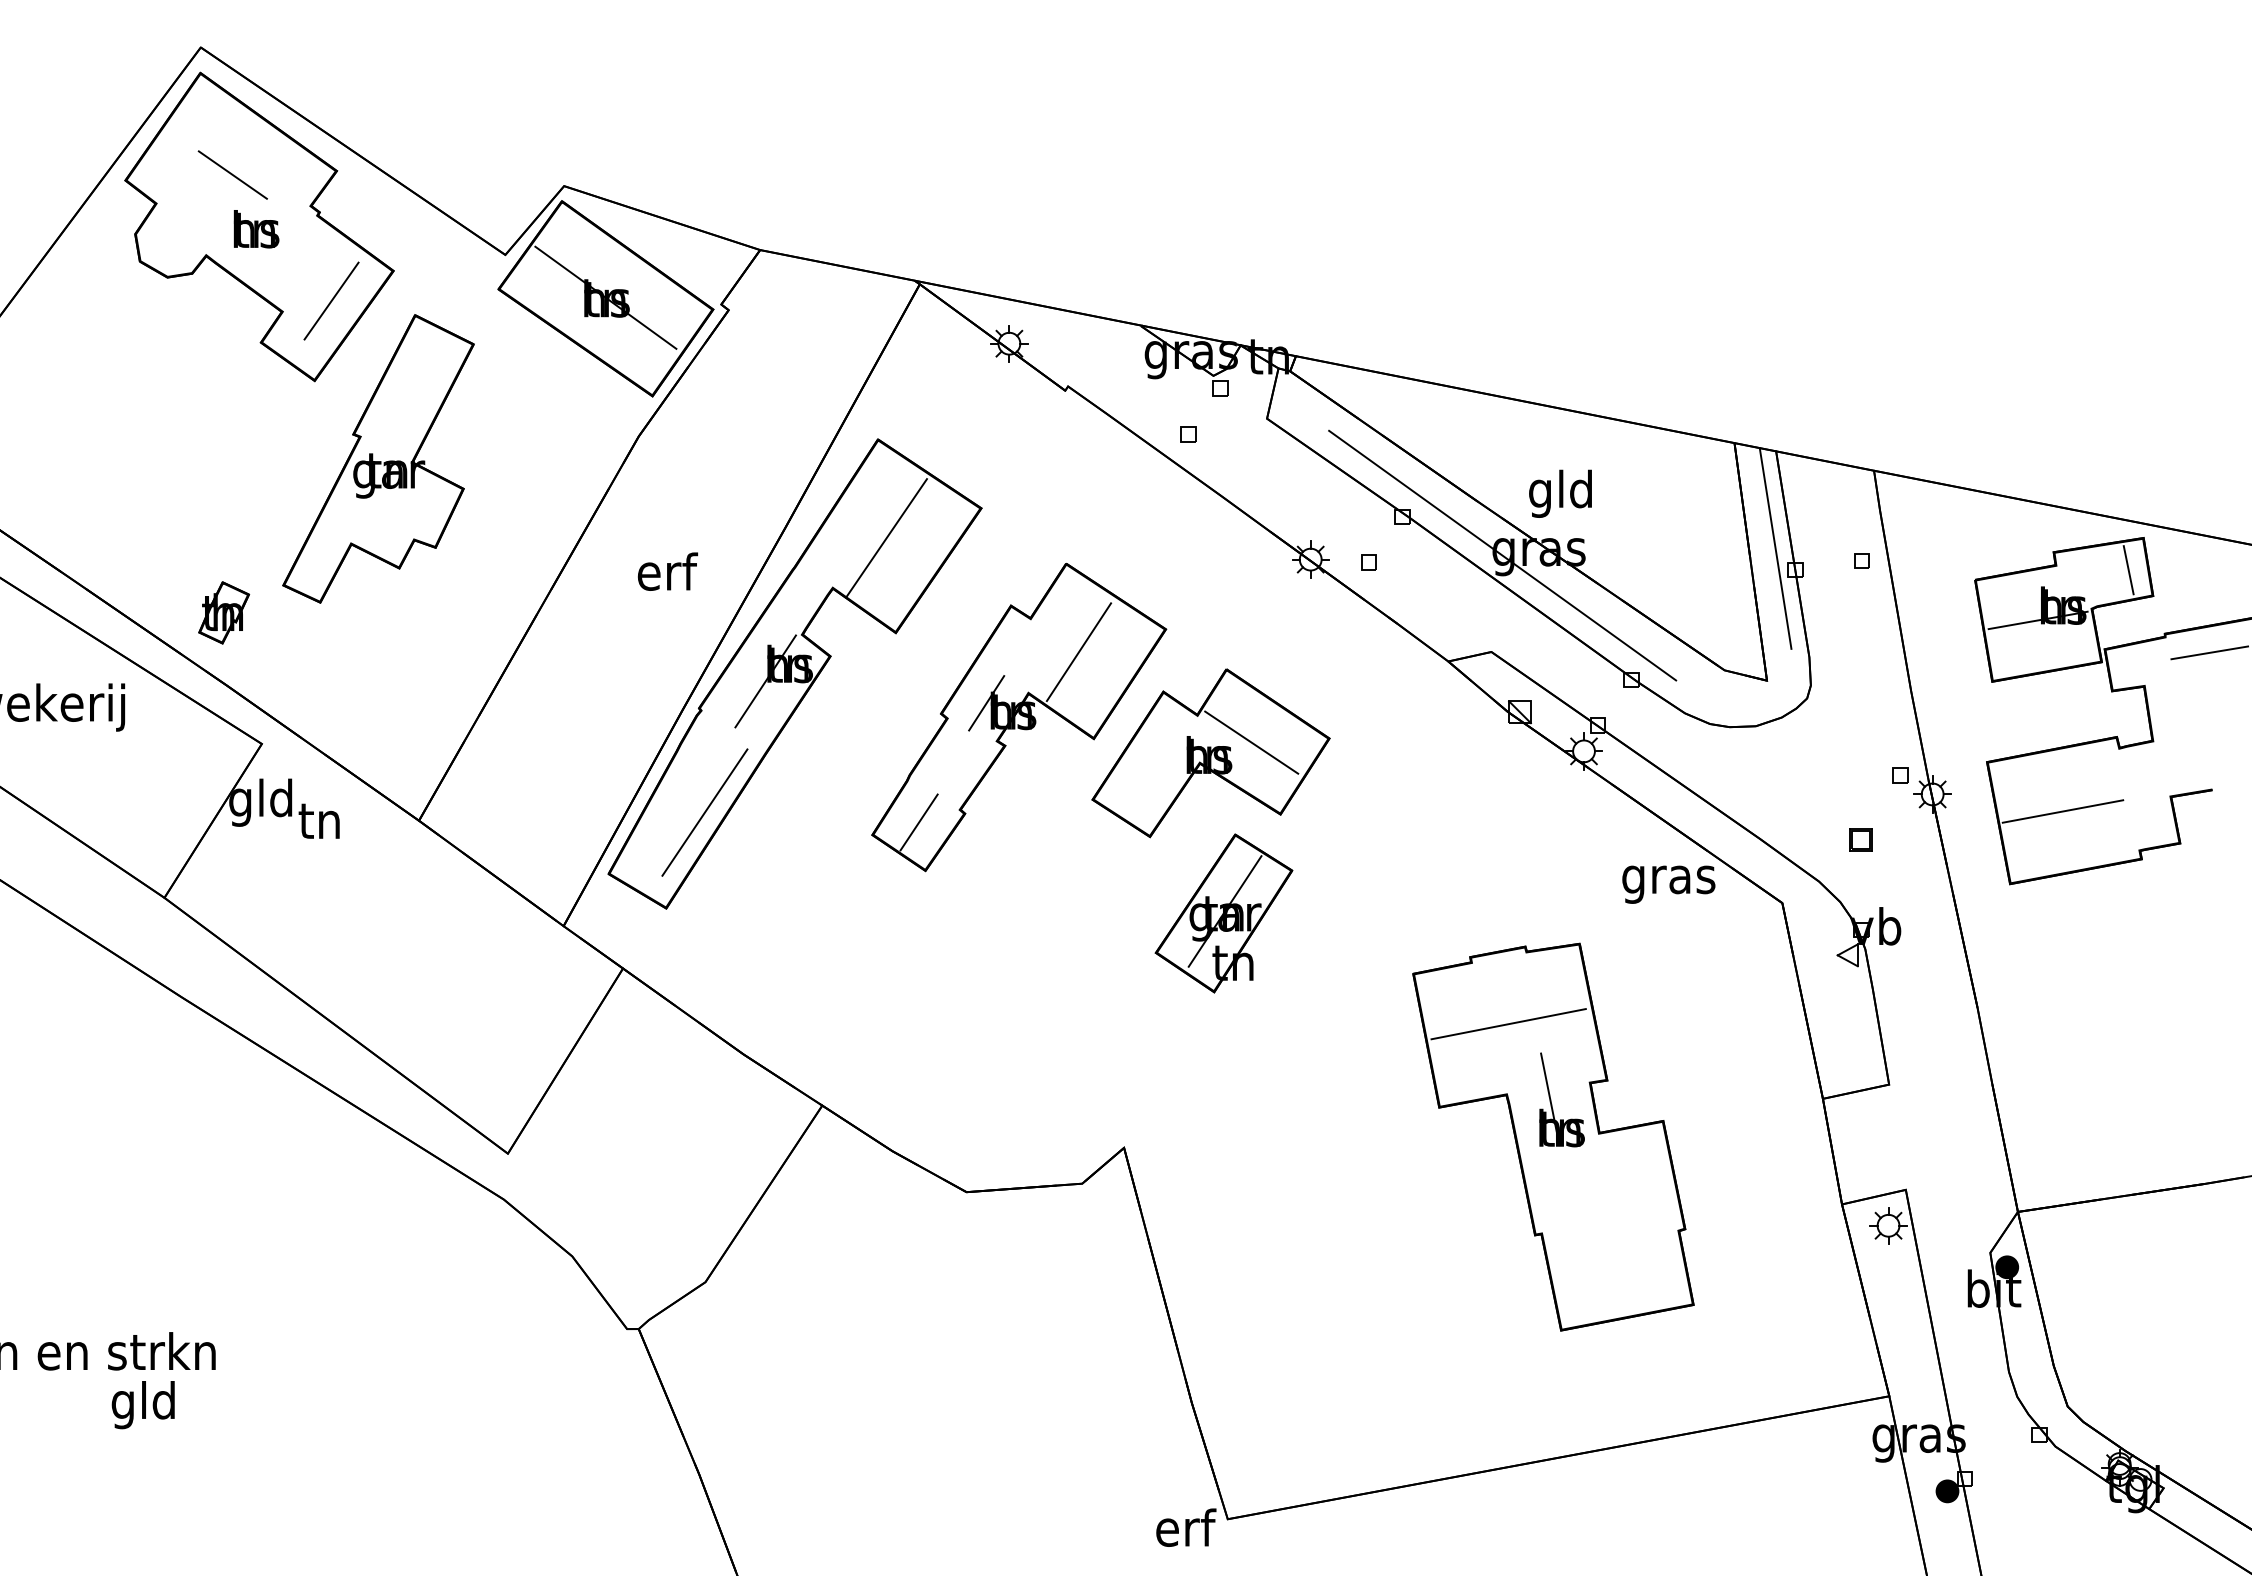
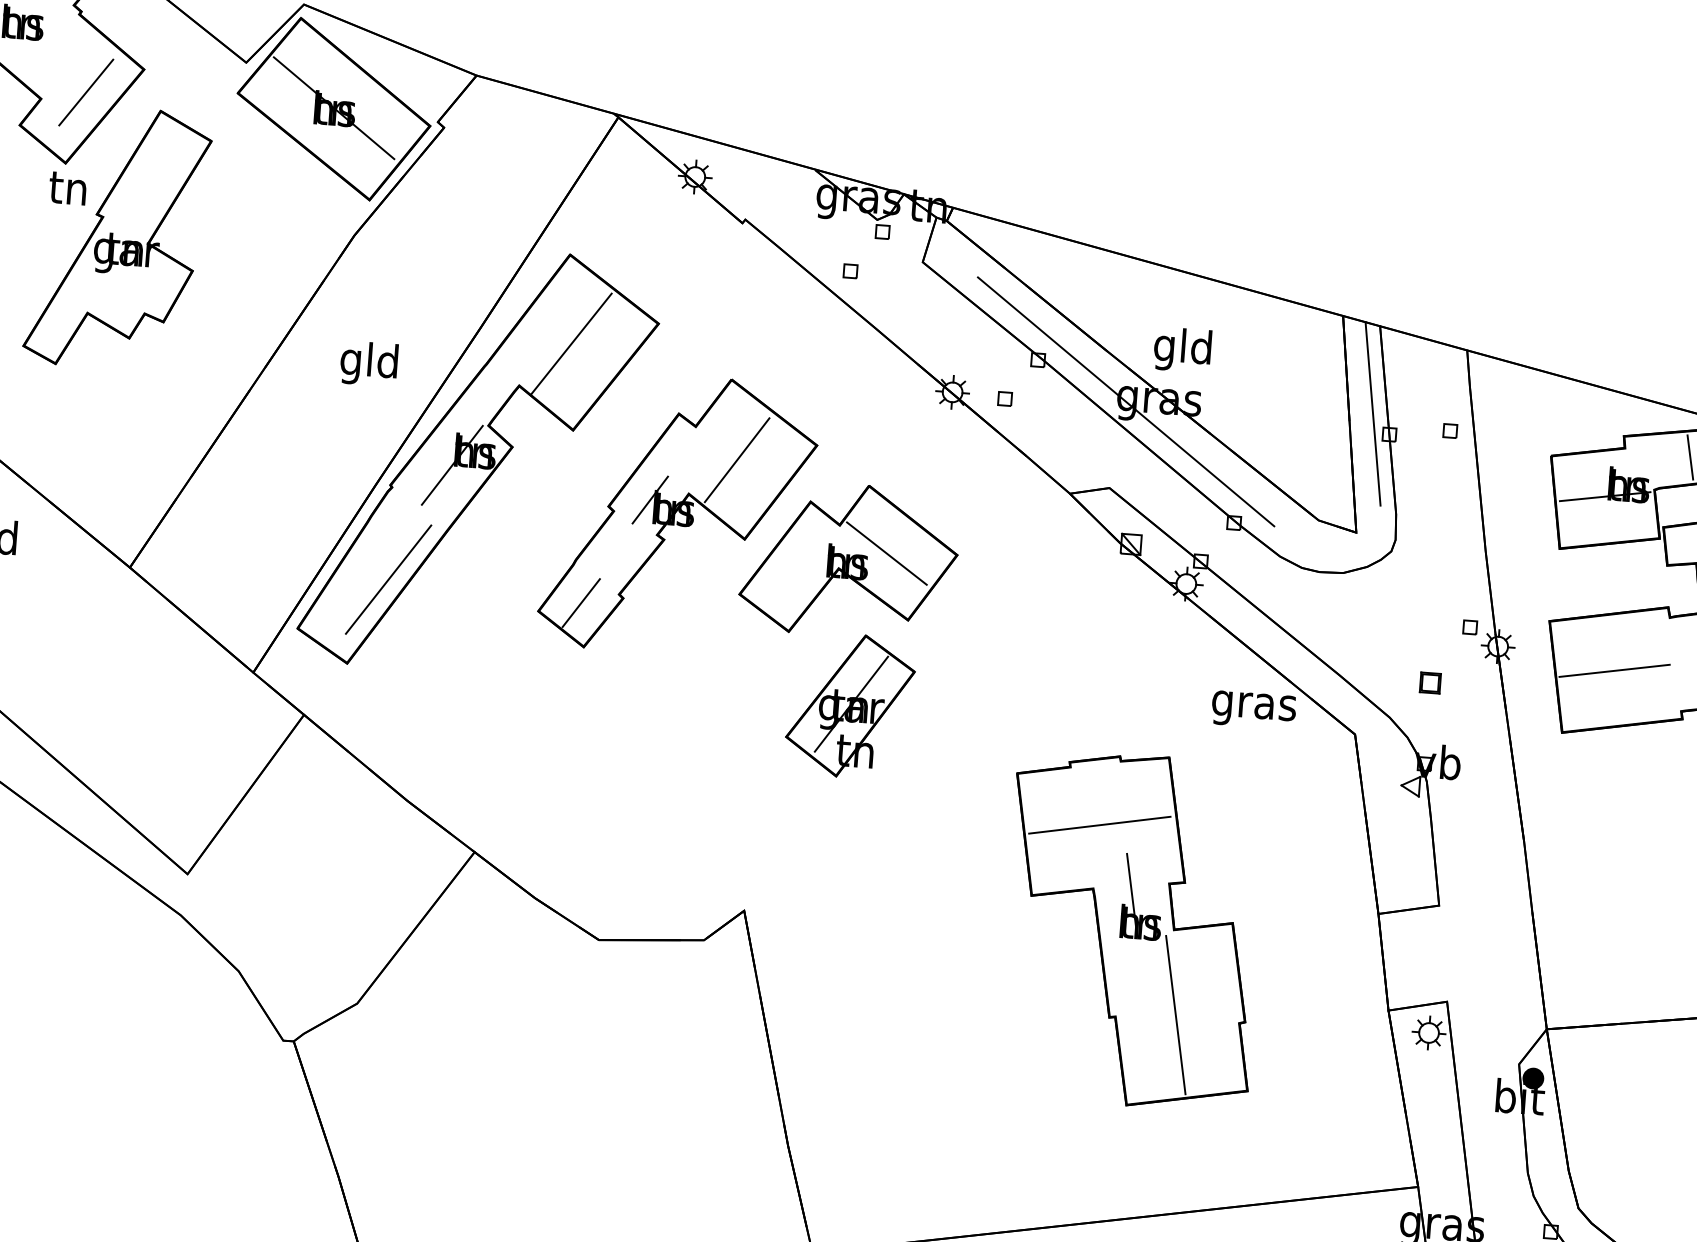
text: (666, 576) -> (369, 363), erf -> gld
text: (318, 820) -> (67, 187), moved
line: (1607, 1226) -> (1175, 1014), added

